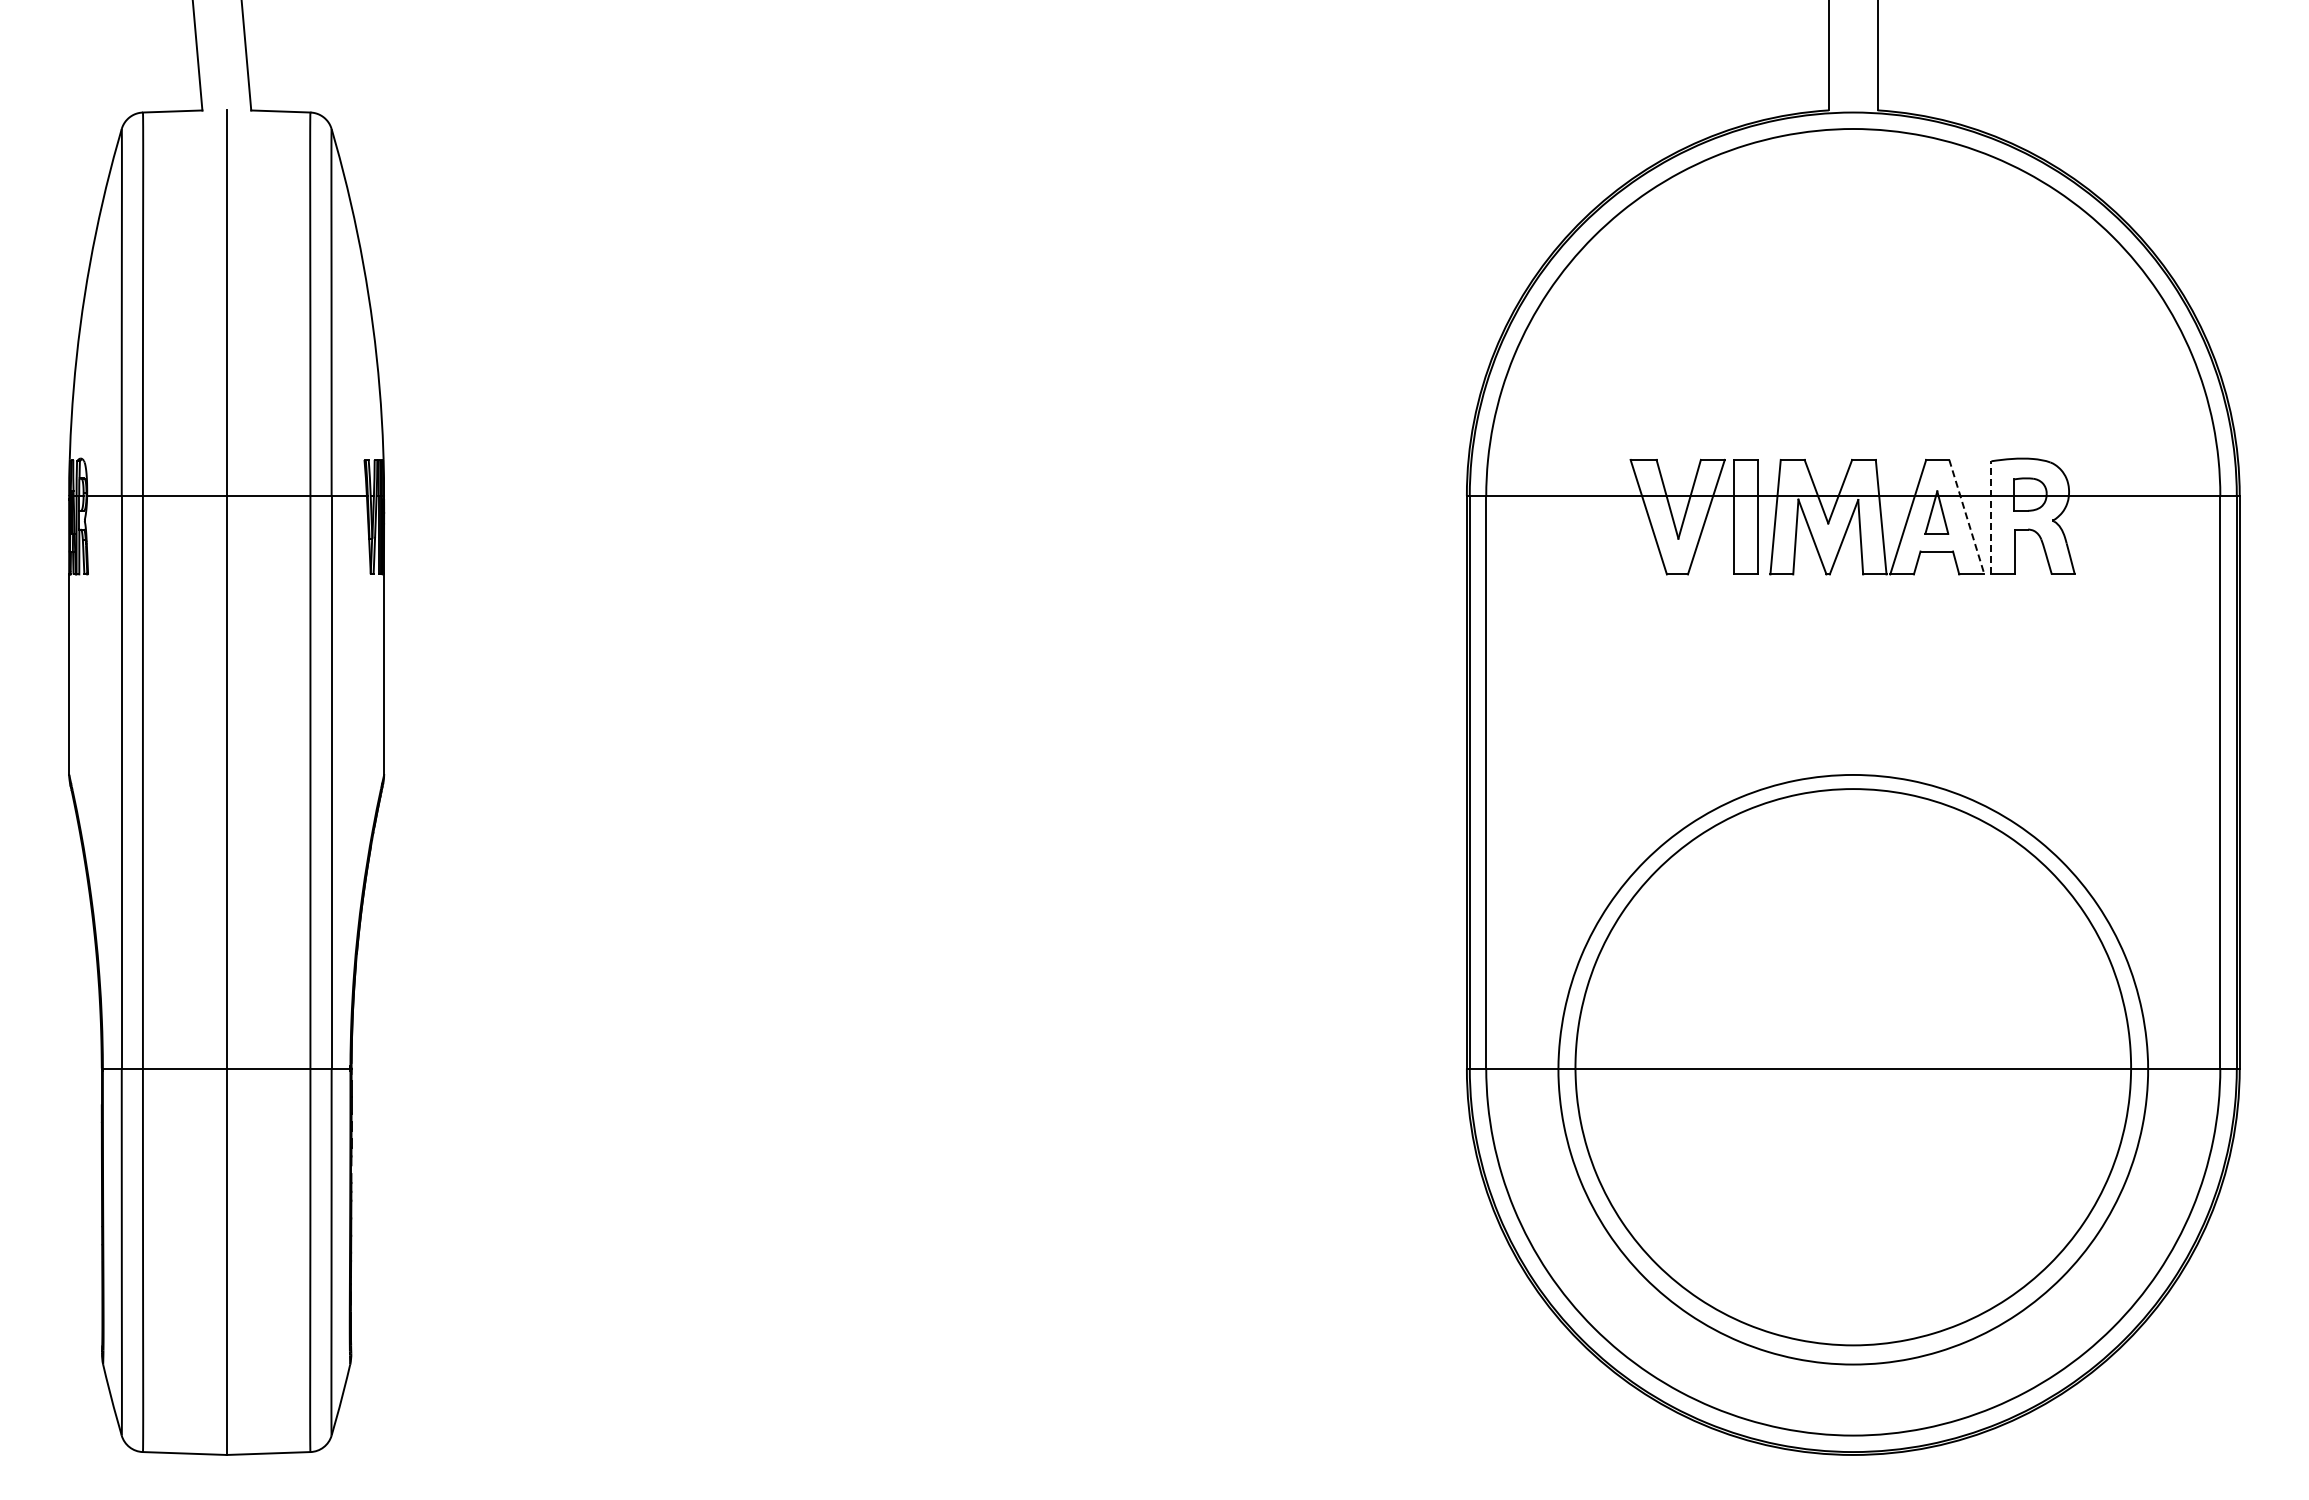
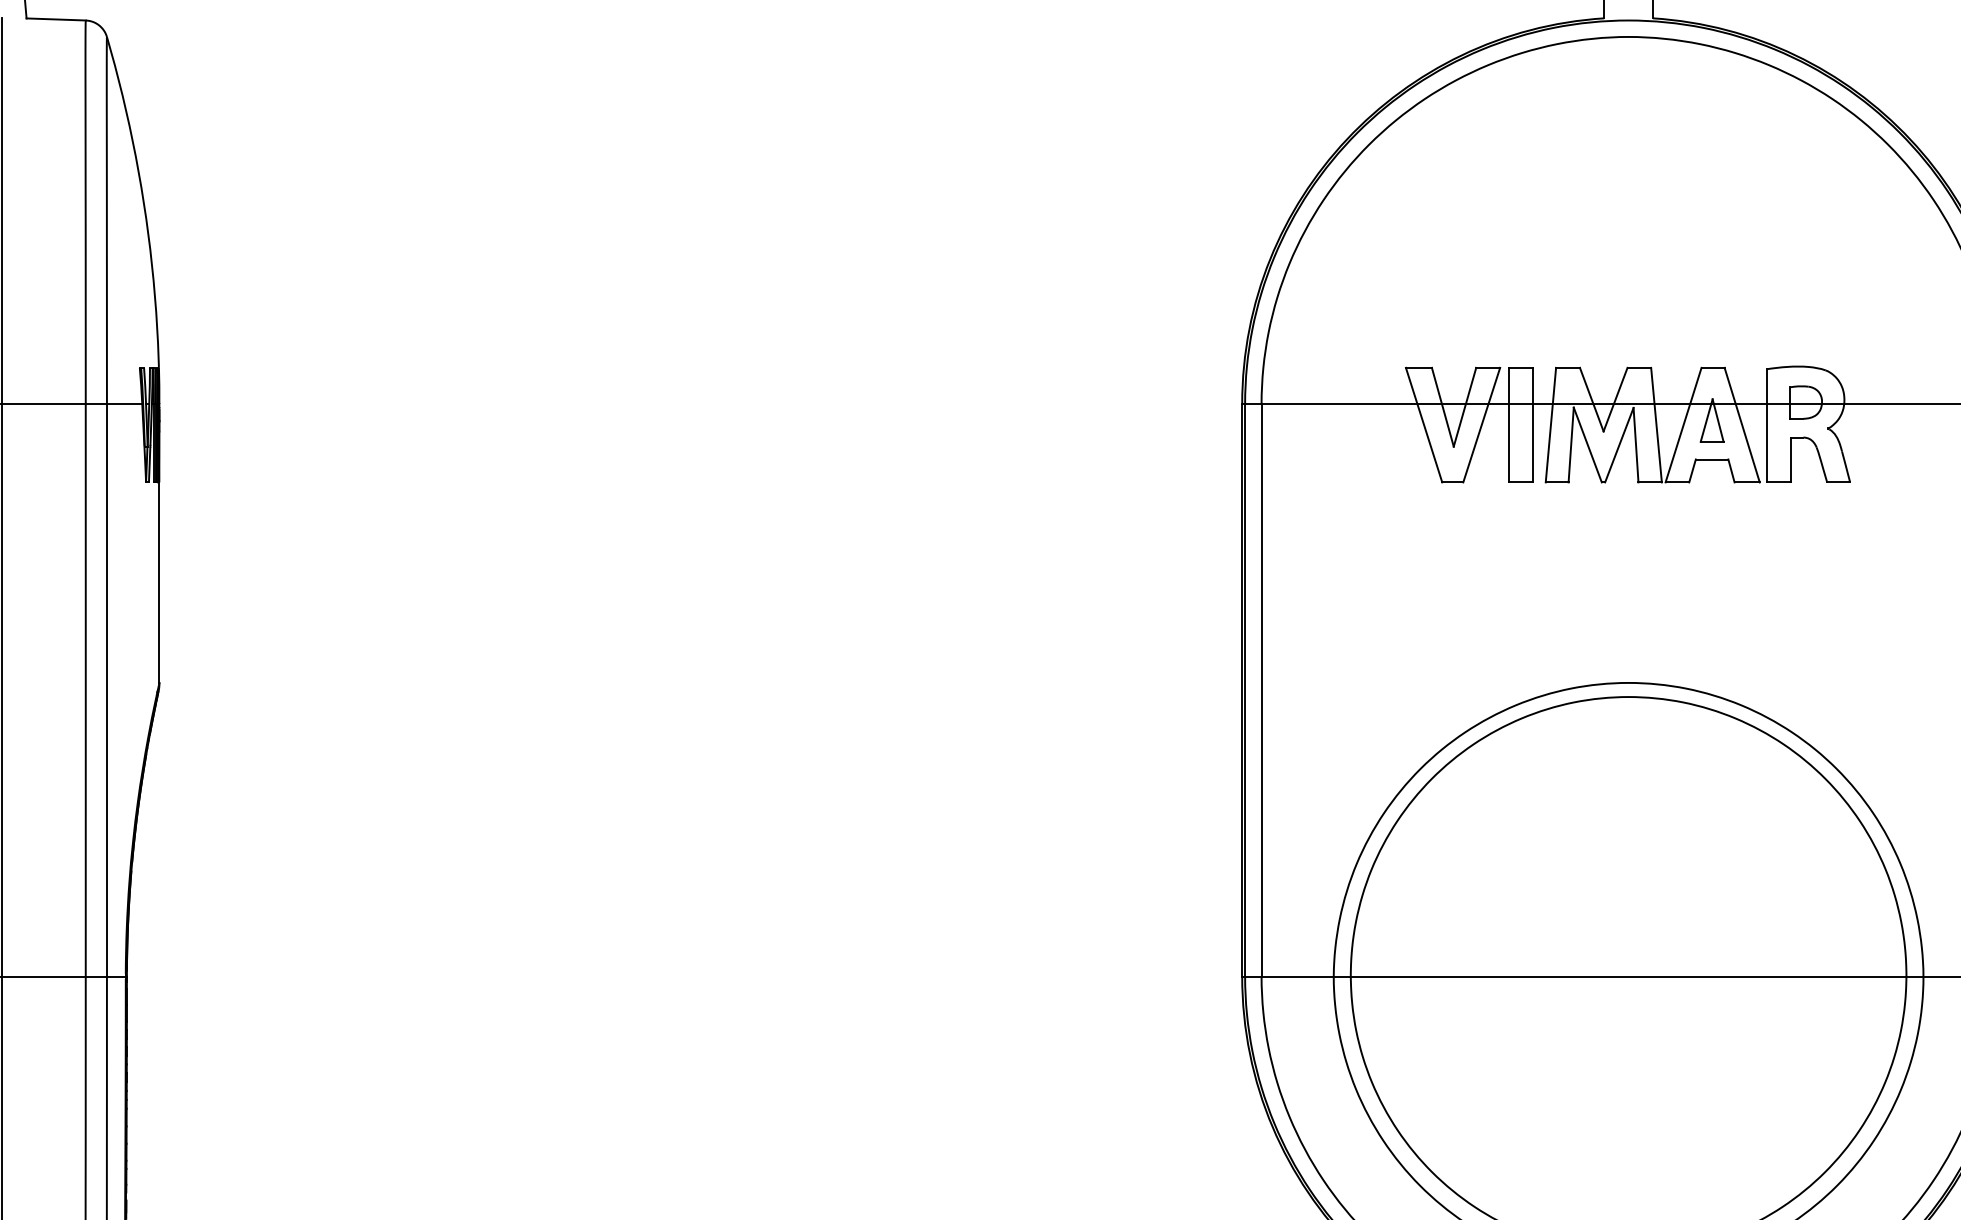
line: (1966, 517) -> (1741, 425), dashed -> solid
line: (1991, 517) -> (1766, 425), dashed -> solid

